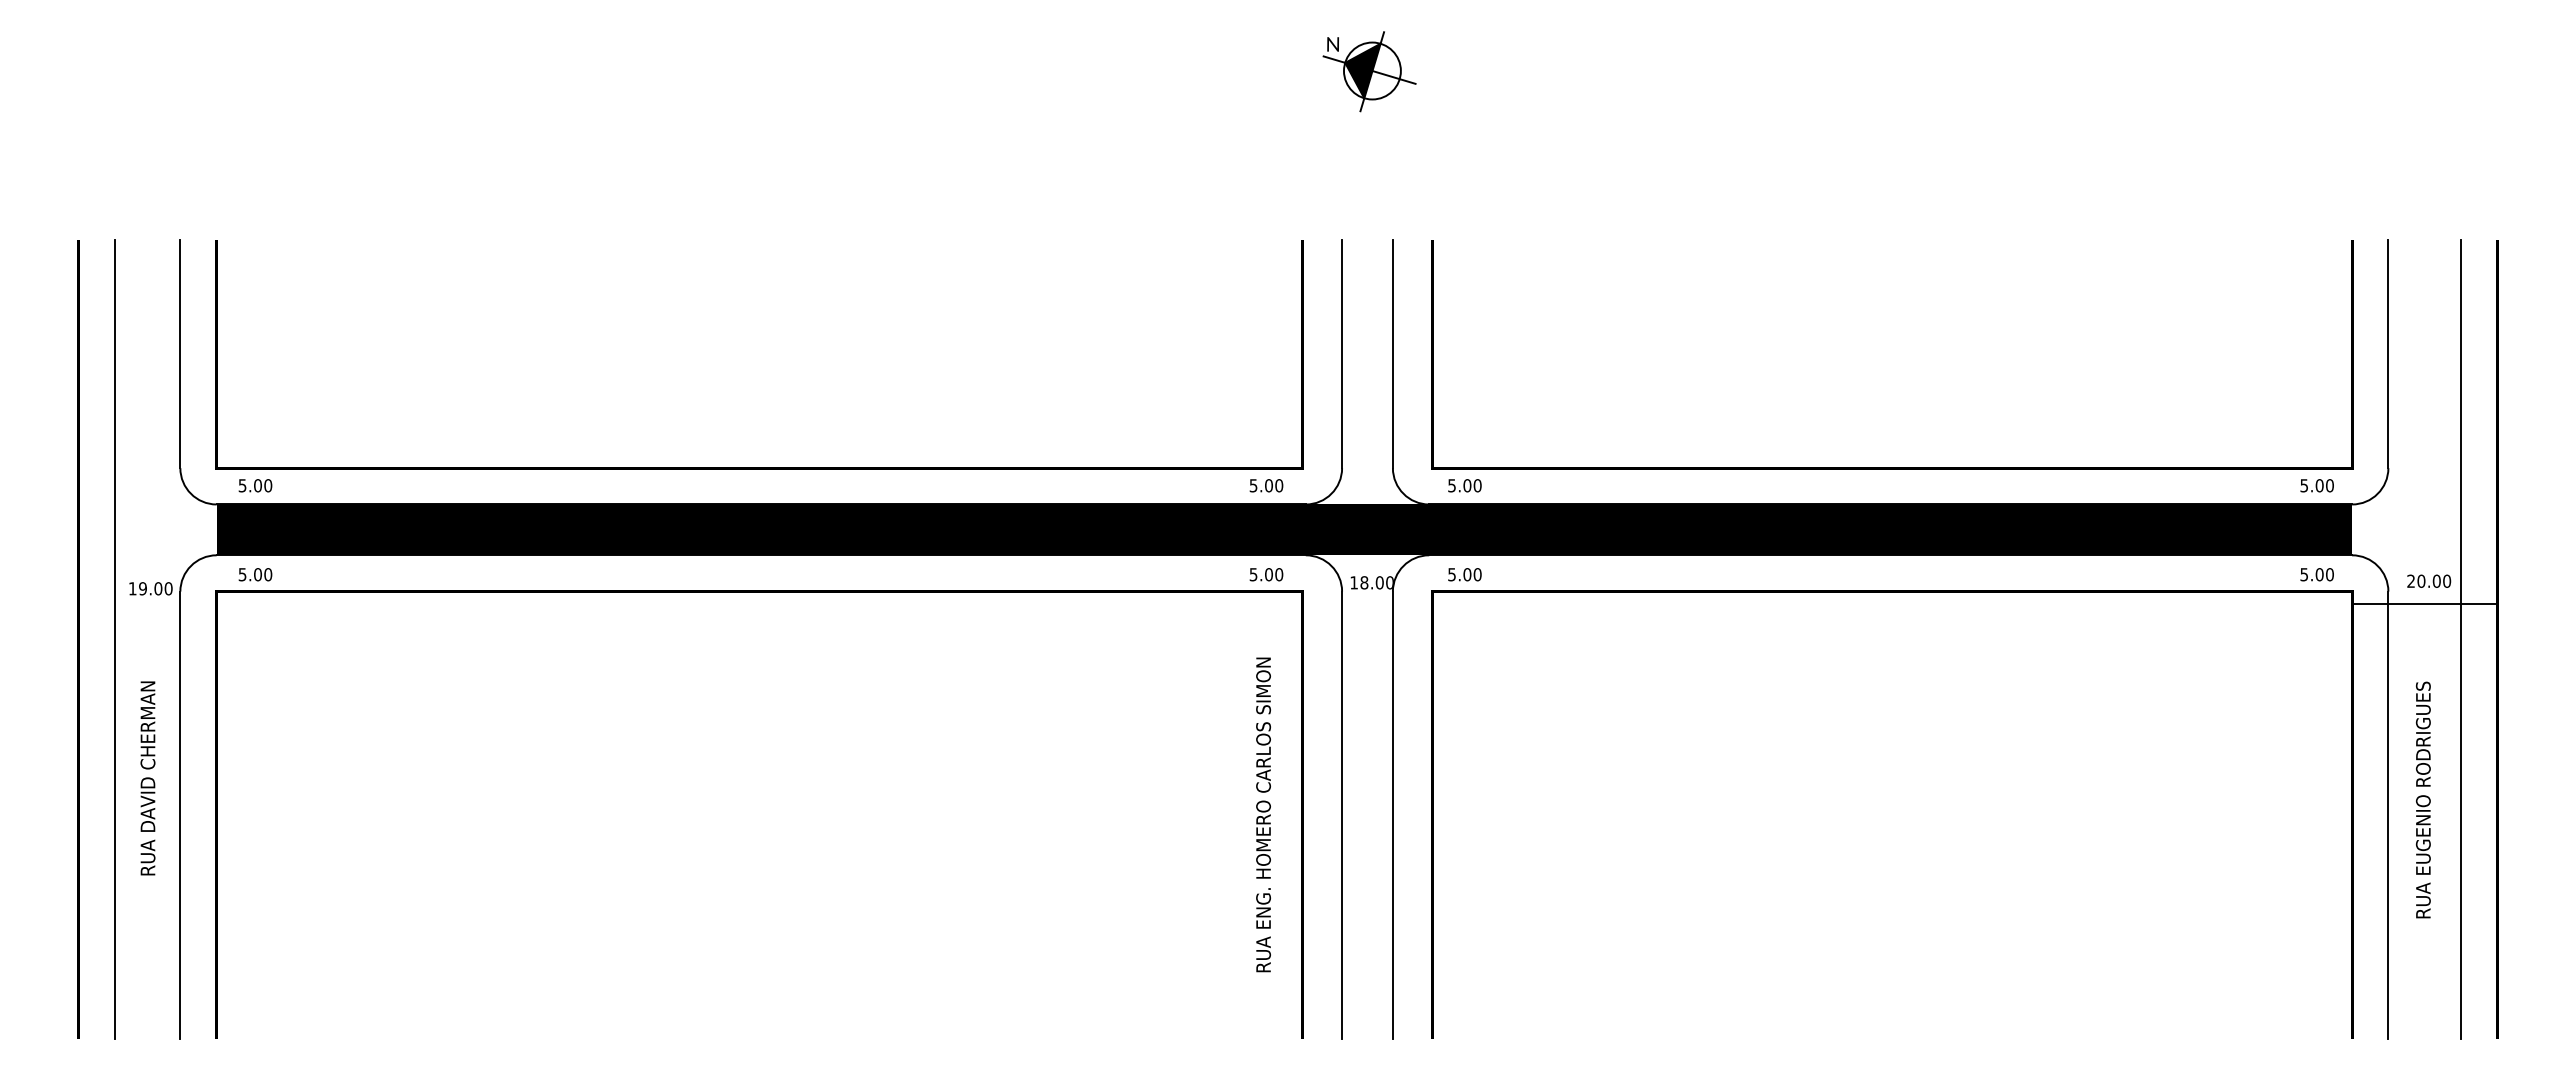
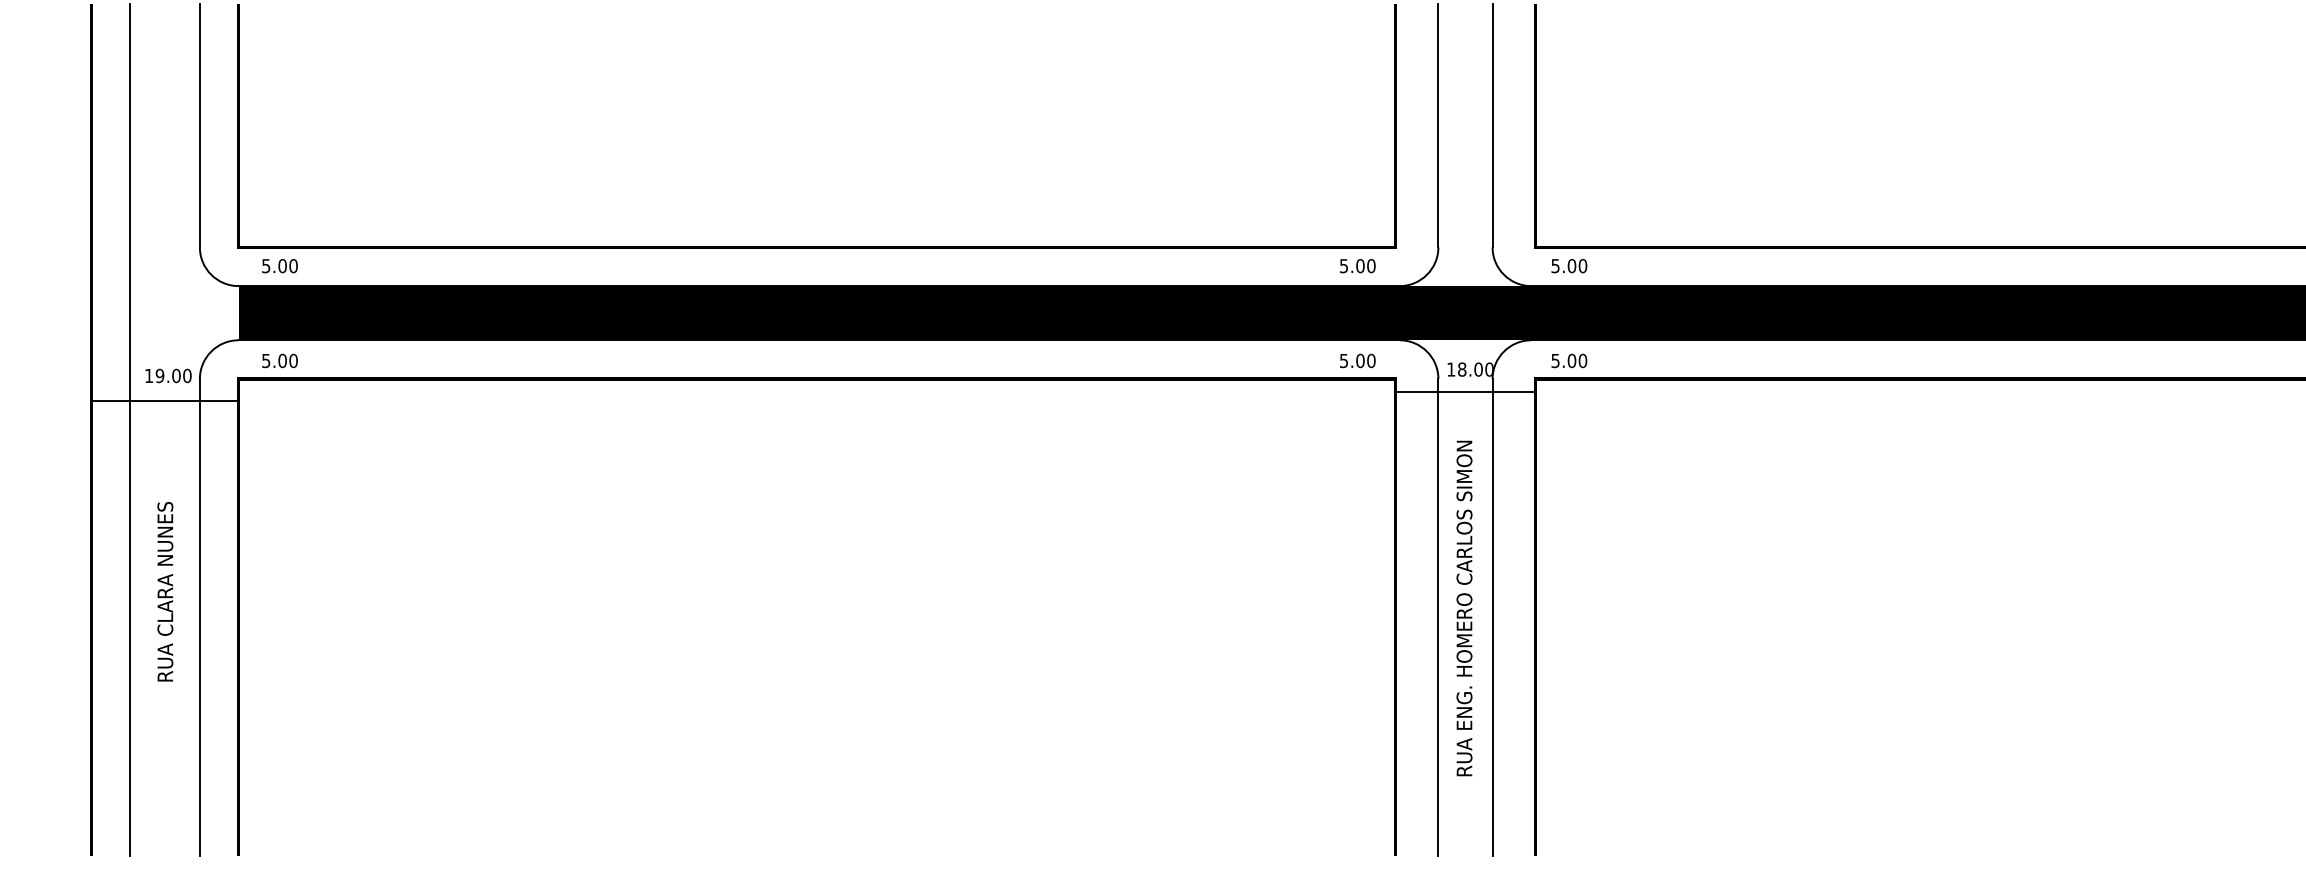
line: (1366, 604) -> (1464, 392), added
line: (147, 611) -> (164, 400), added
text: (147, 756) -> (164, 554), RUA DAVID CHERMAN -> RUA CLARA NUNES
text: (1263, 814) -> (1464, 608), moved

